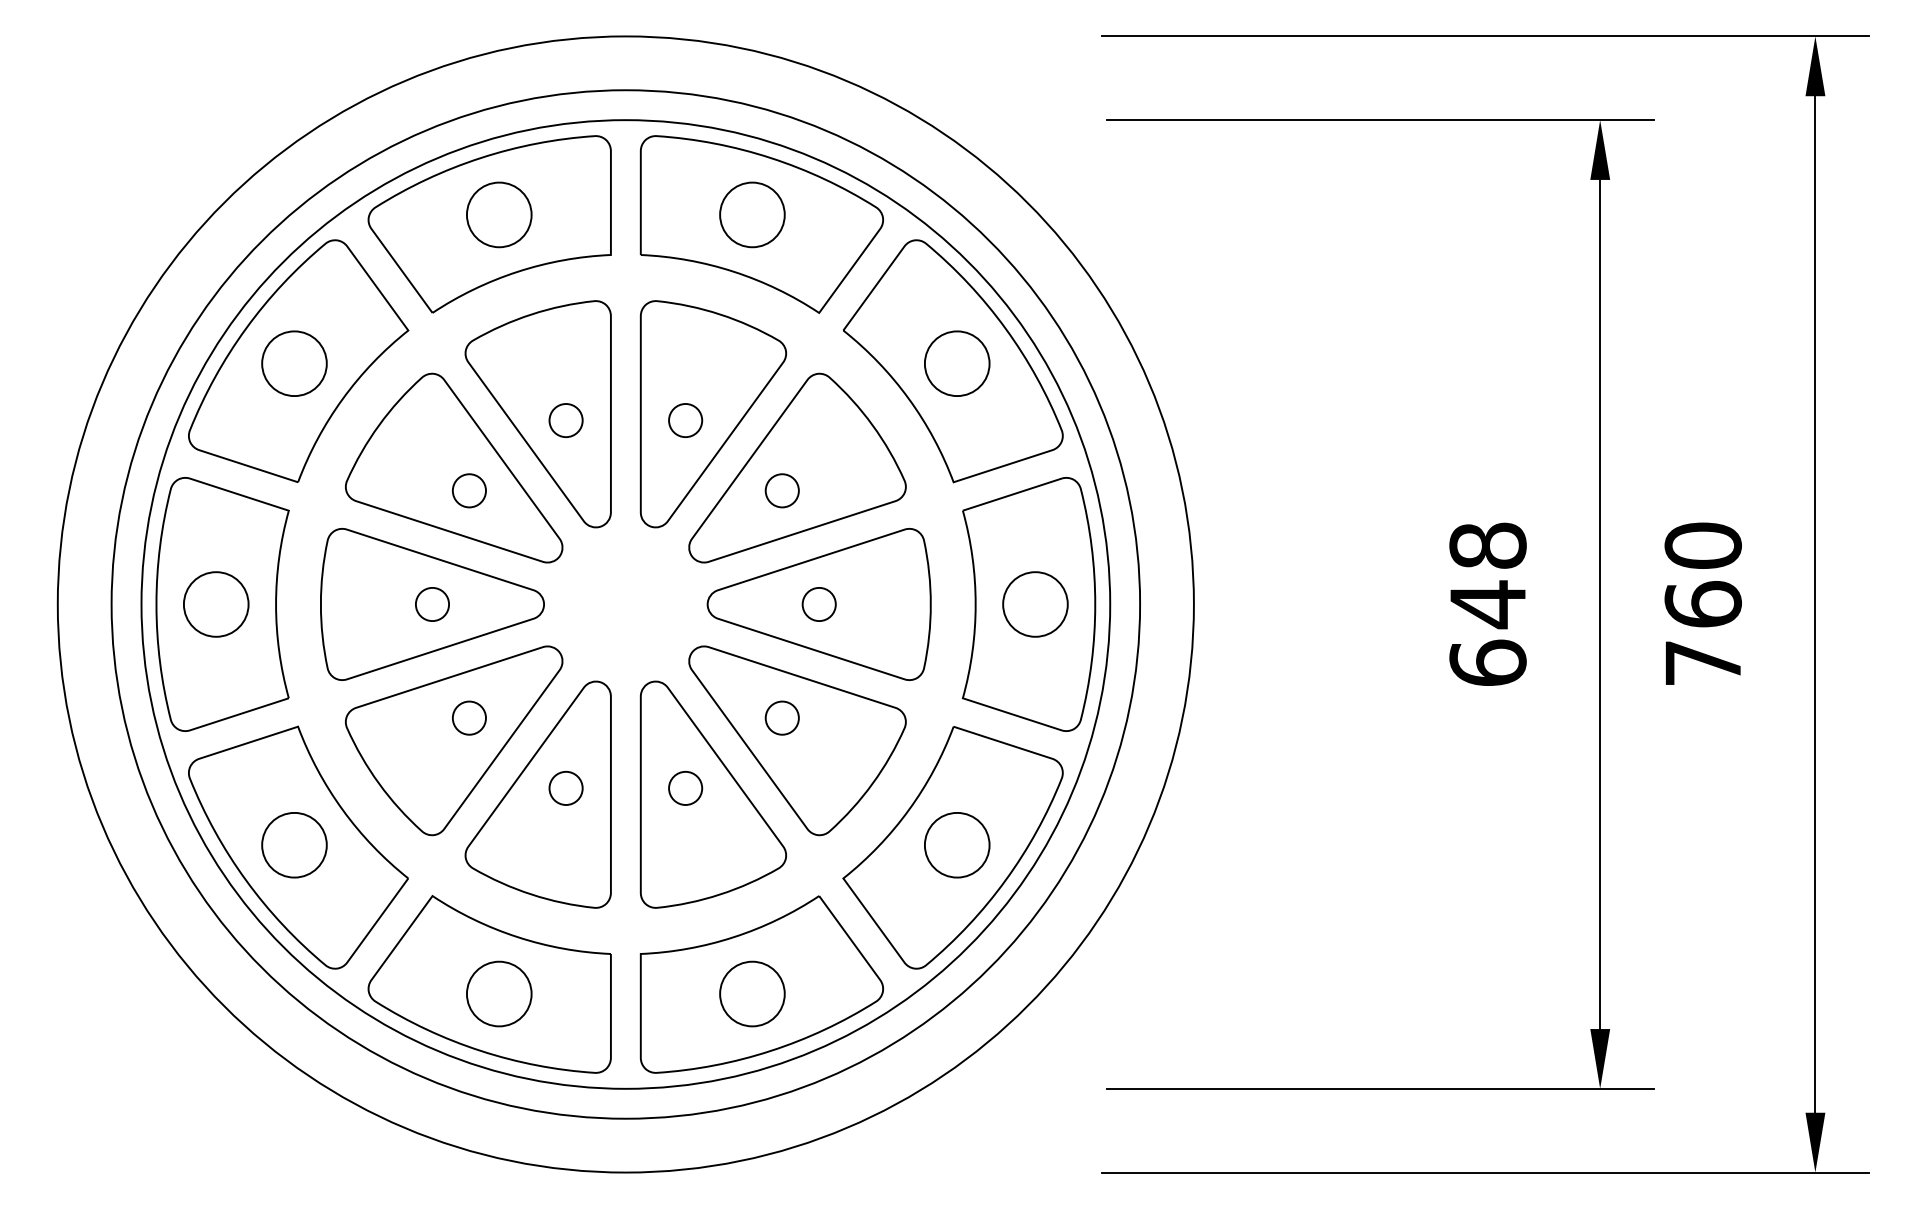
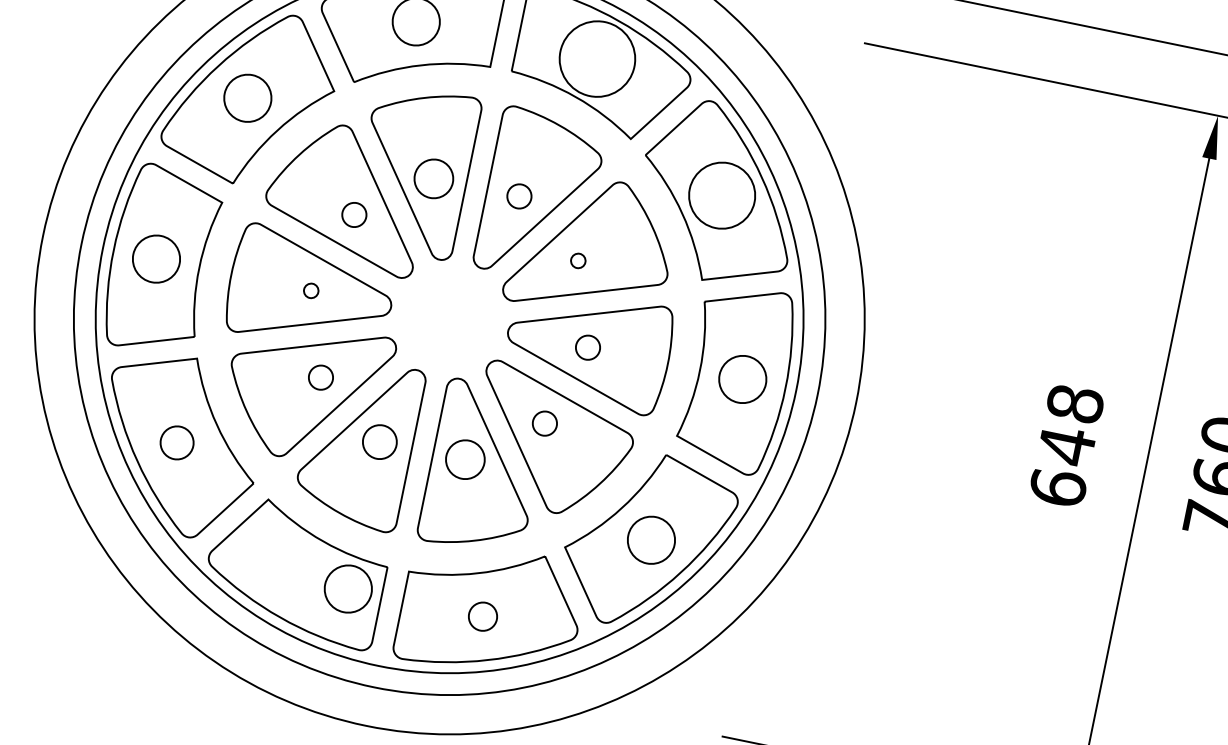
circle: (752, 214) -> (597, 58), size x1.6
circle: (956, 363) -> (721, 195), size x1.4
circle: (565, 420) -> (433, 178), size x1.6
circle: (781, 490) -> (577, 260), size x0.6
circle: (432, 604) -> (311, 290), size x0.6
circle: (685, 787) -> (465, 459), size x1.6
circle: (565, 788) -> (379, 442), size x1.4
circle: (294, 844) -> (177, 442), size x0.7
circle: (499, 993) -> (348, 588), moved
circle: (752, 993) -> (483, 616), size x0.6

